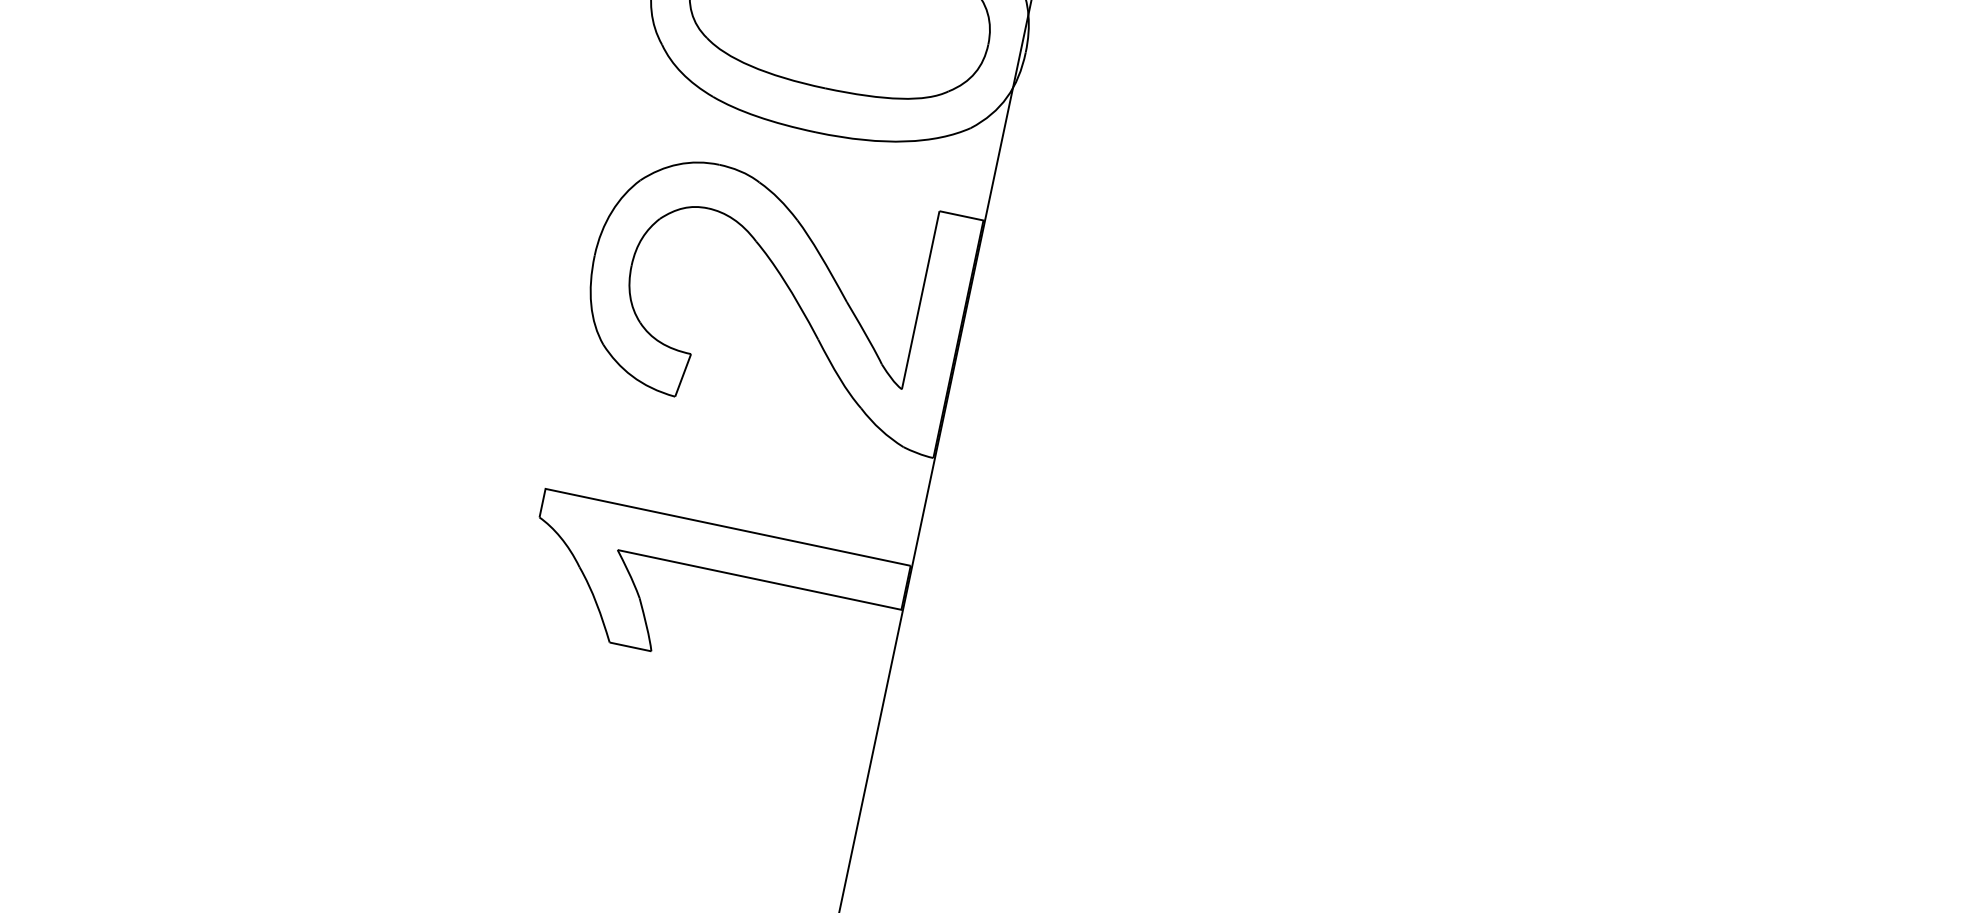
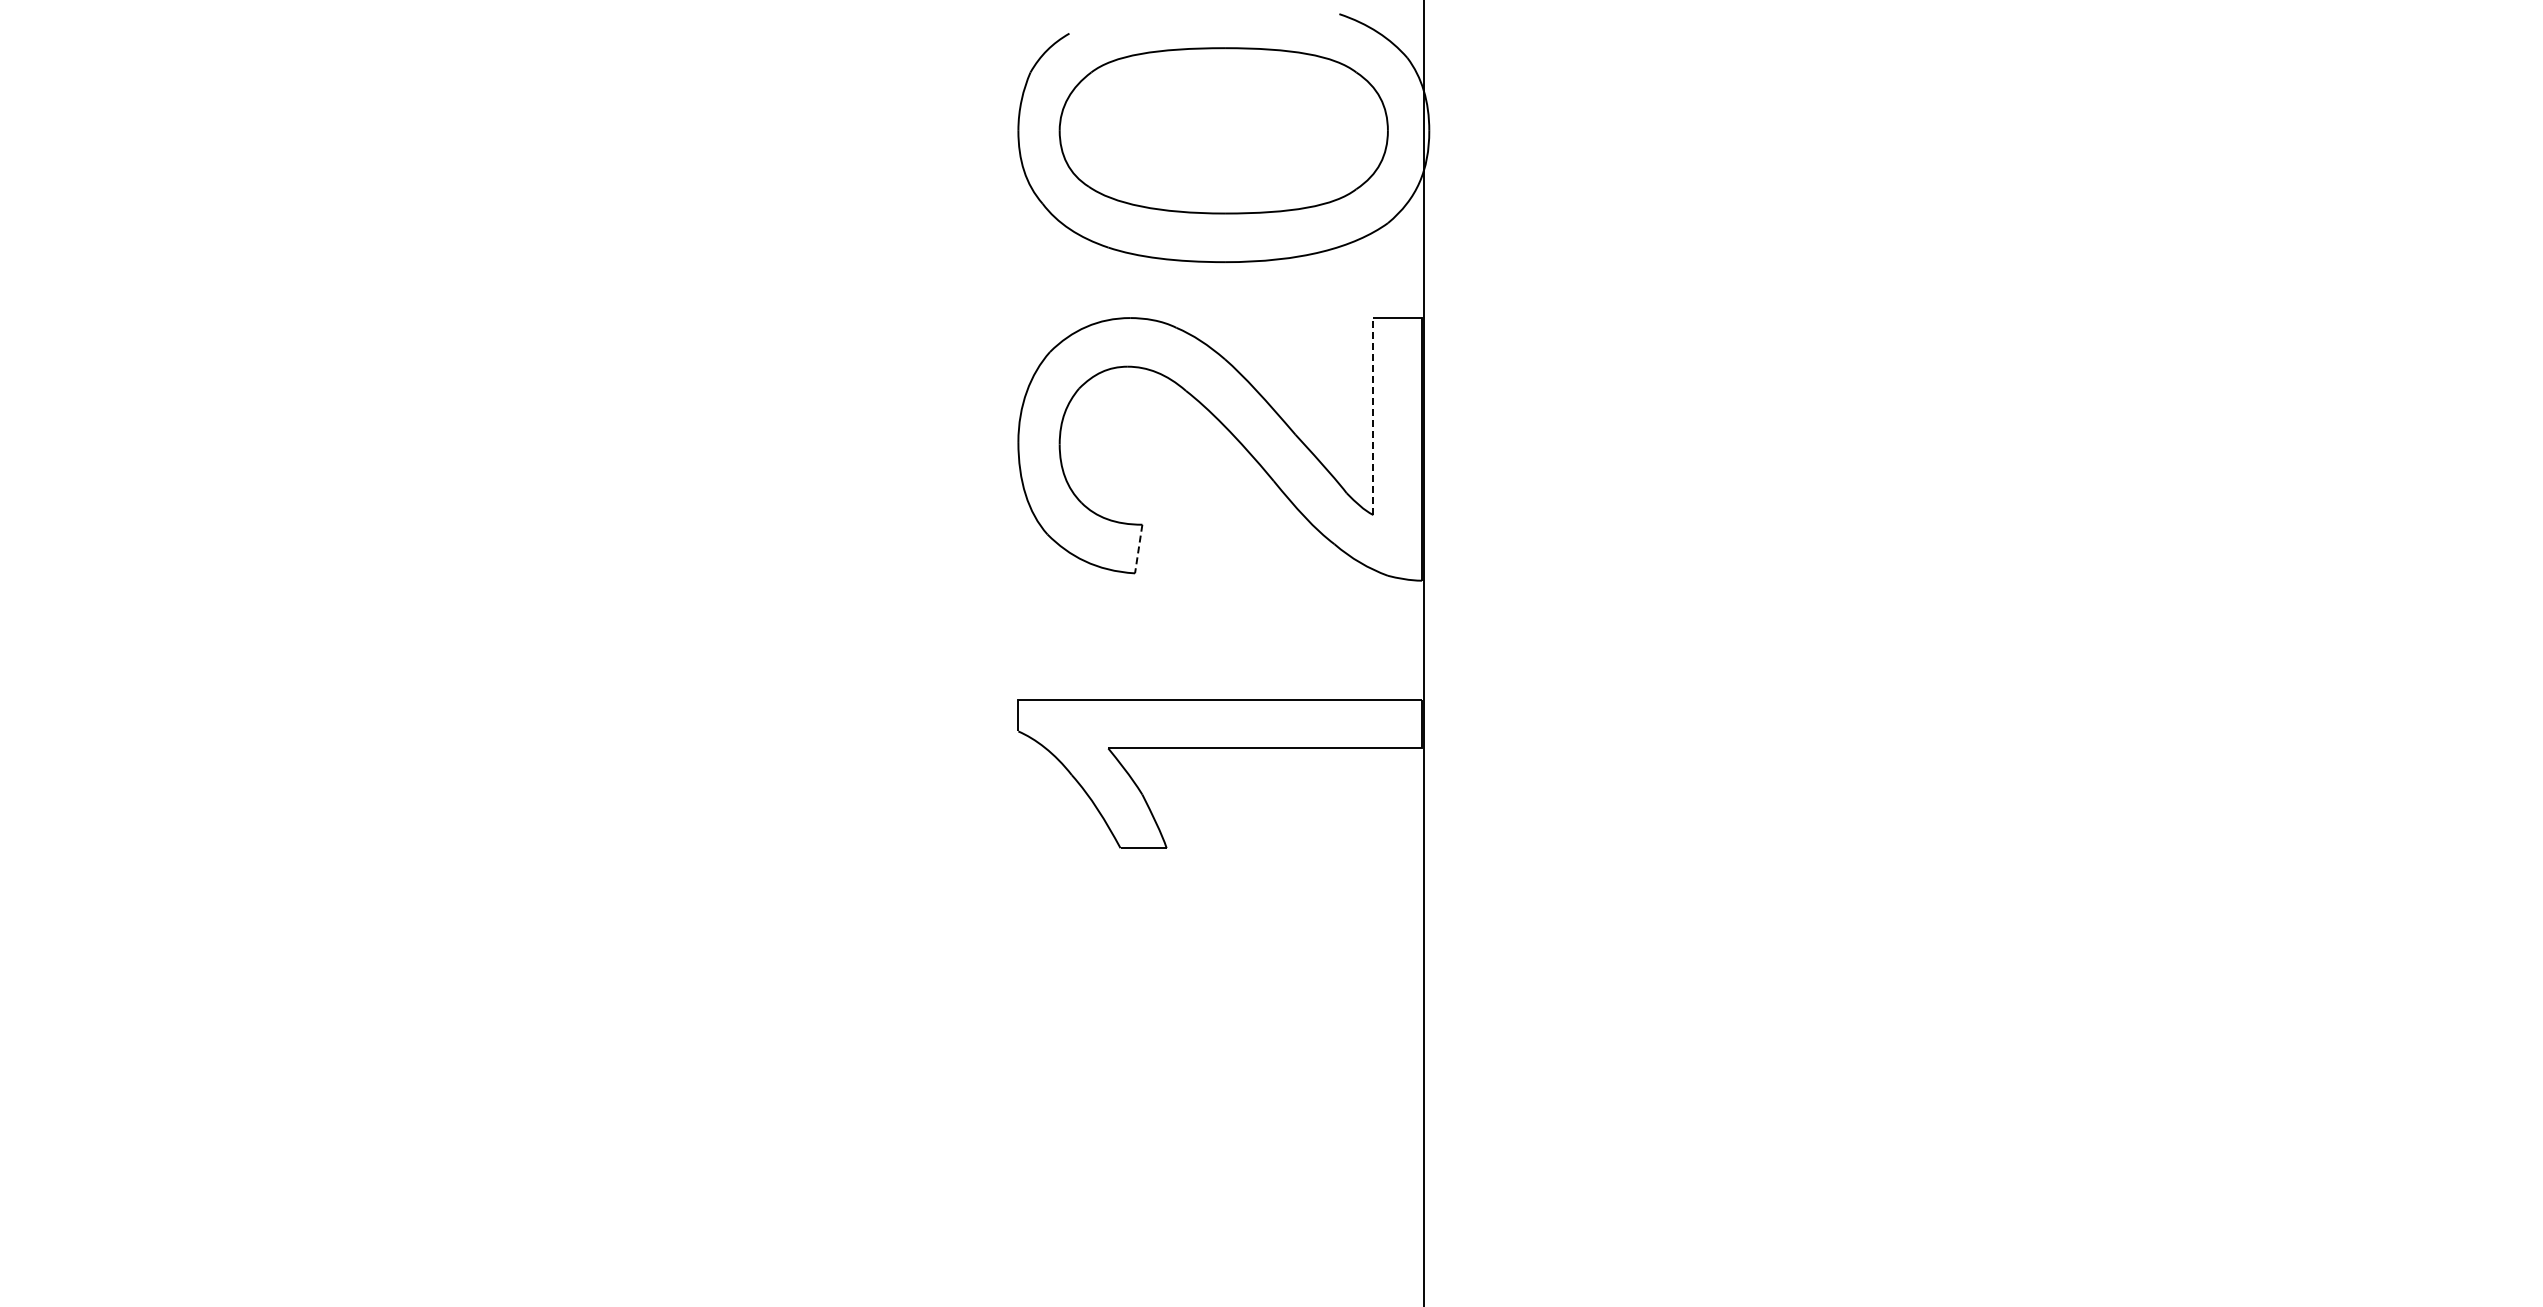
line: (920, 300) -> (1373, 416), solid -> dashed
line: (682, 375) -> (1138, 549), solid -> dashed

